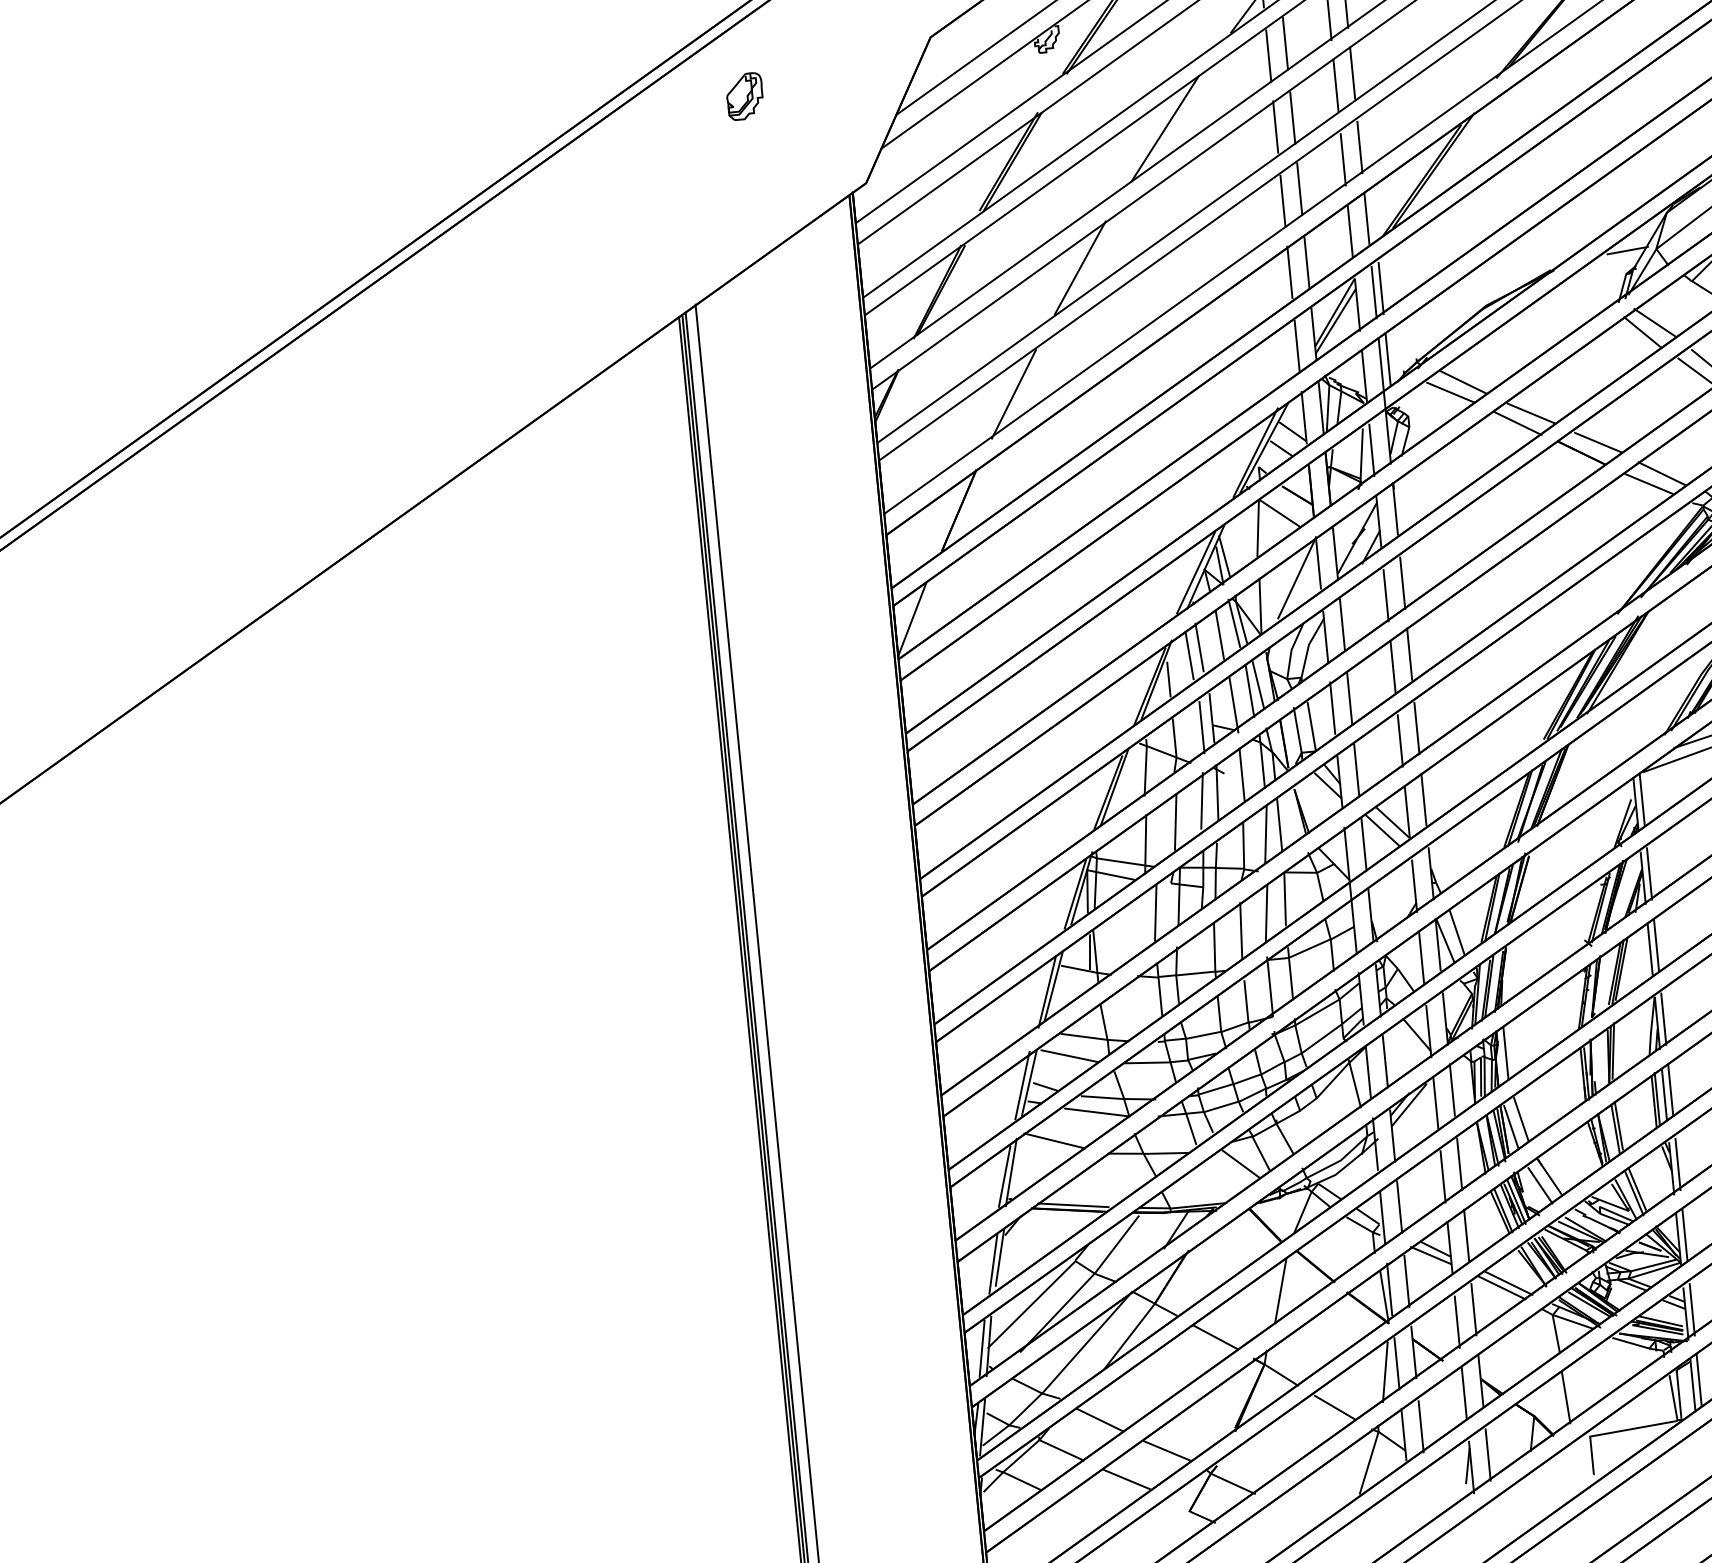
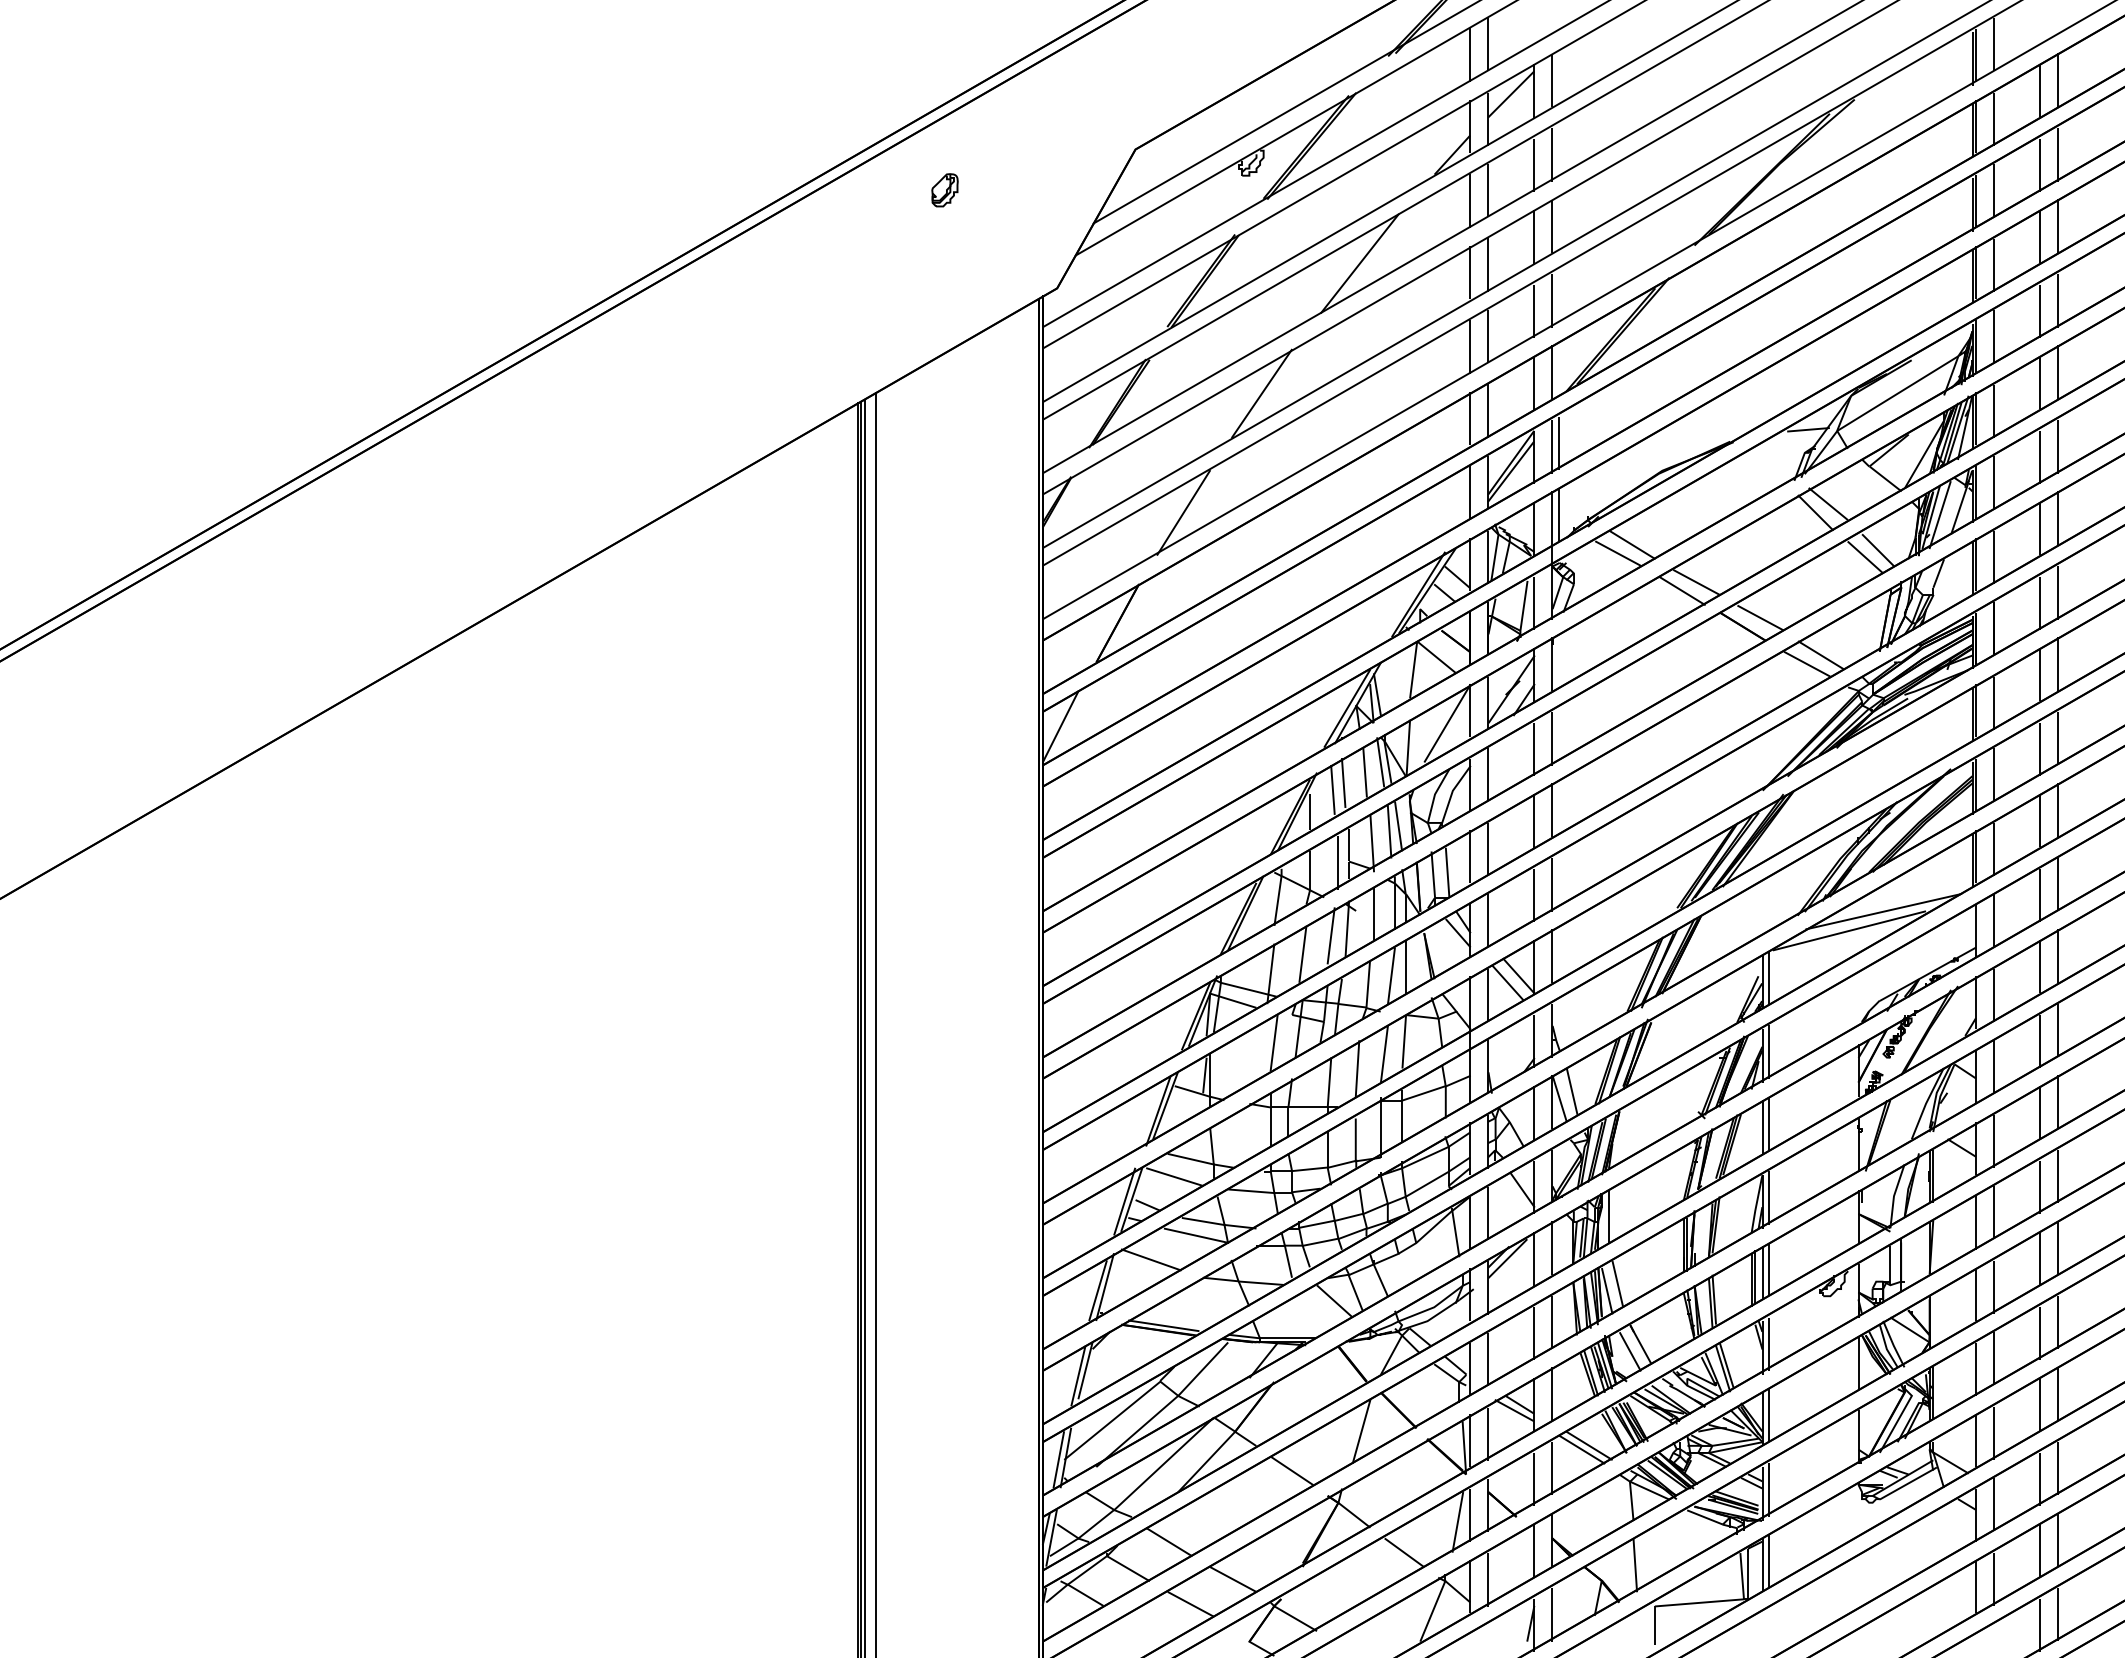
part: (744, 96) -> (944, 190), size x0.71

